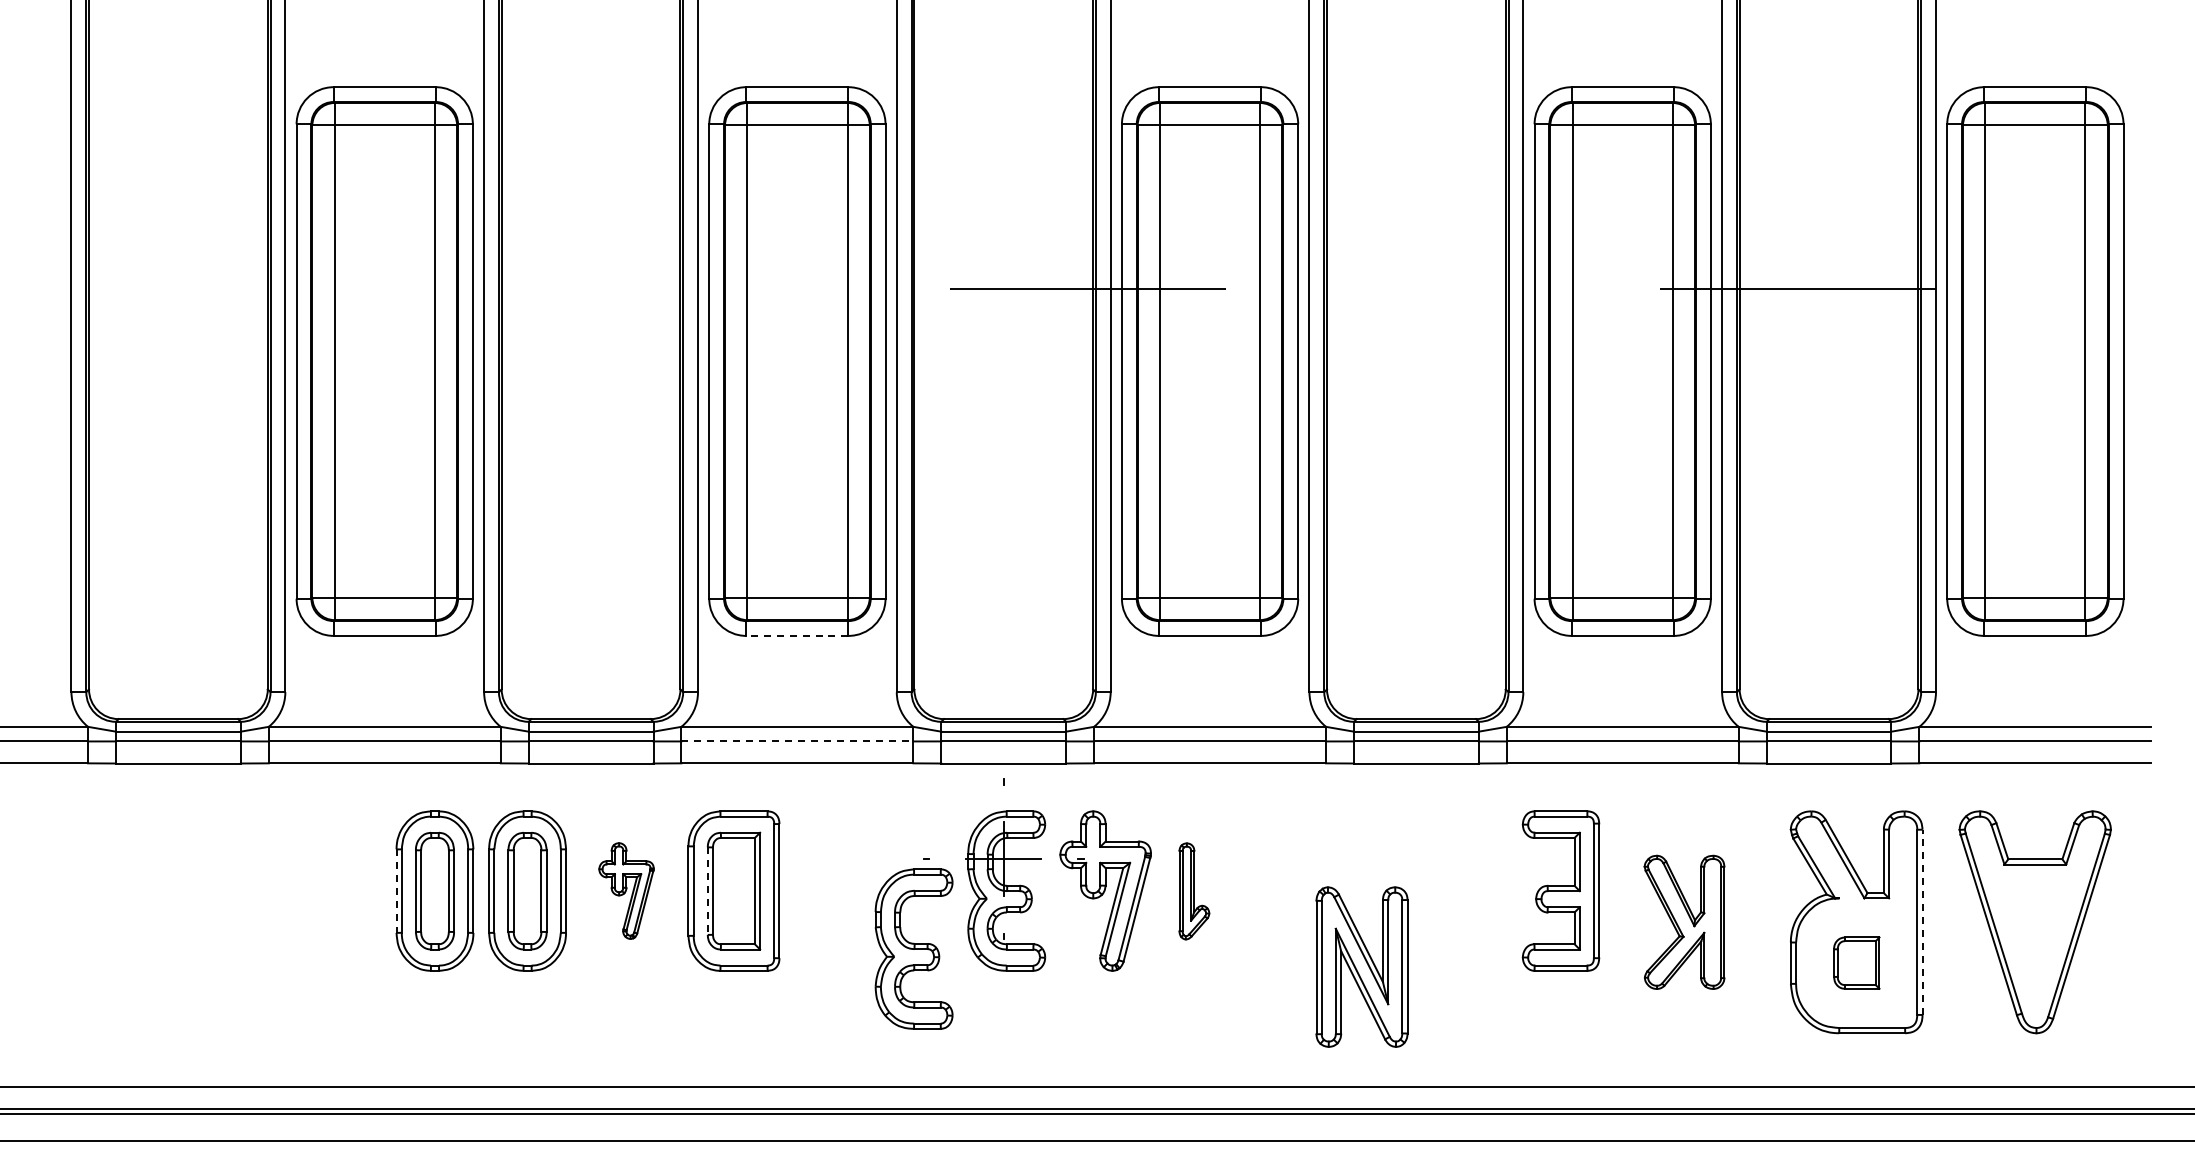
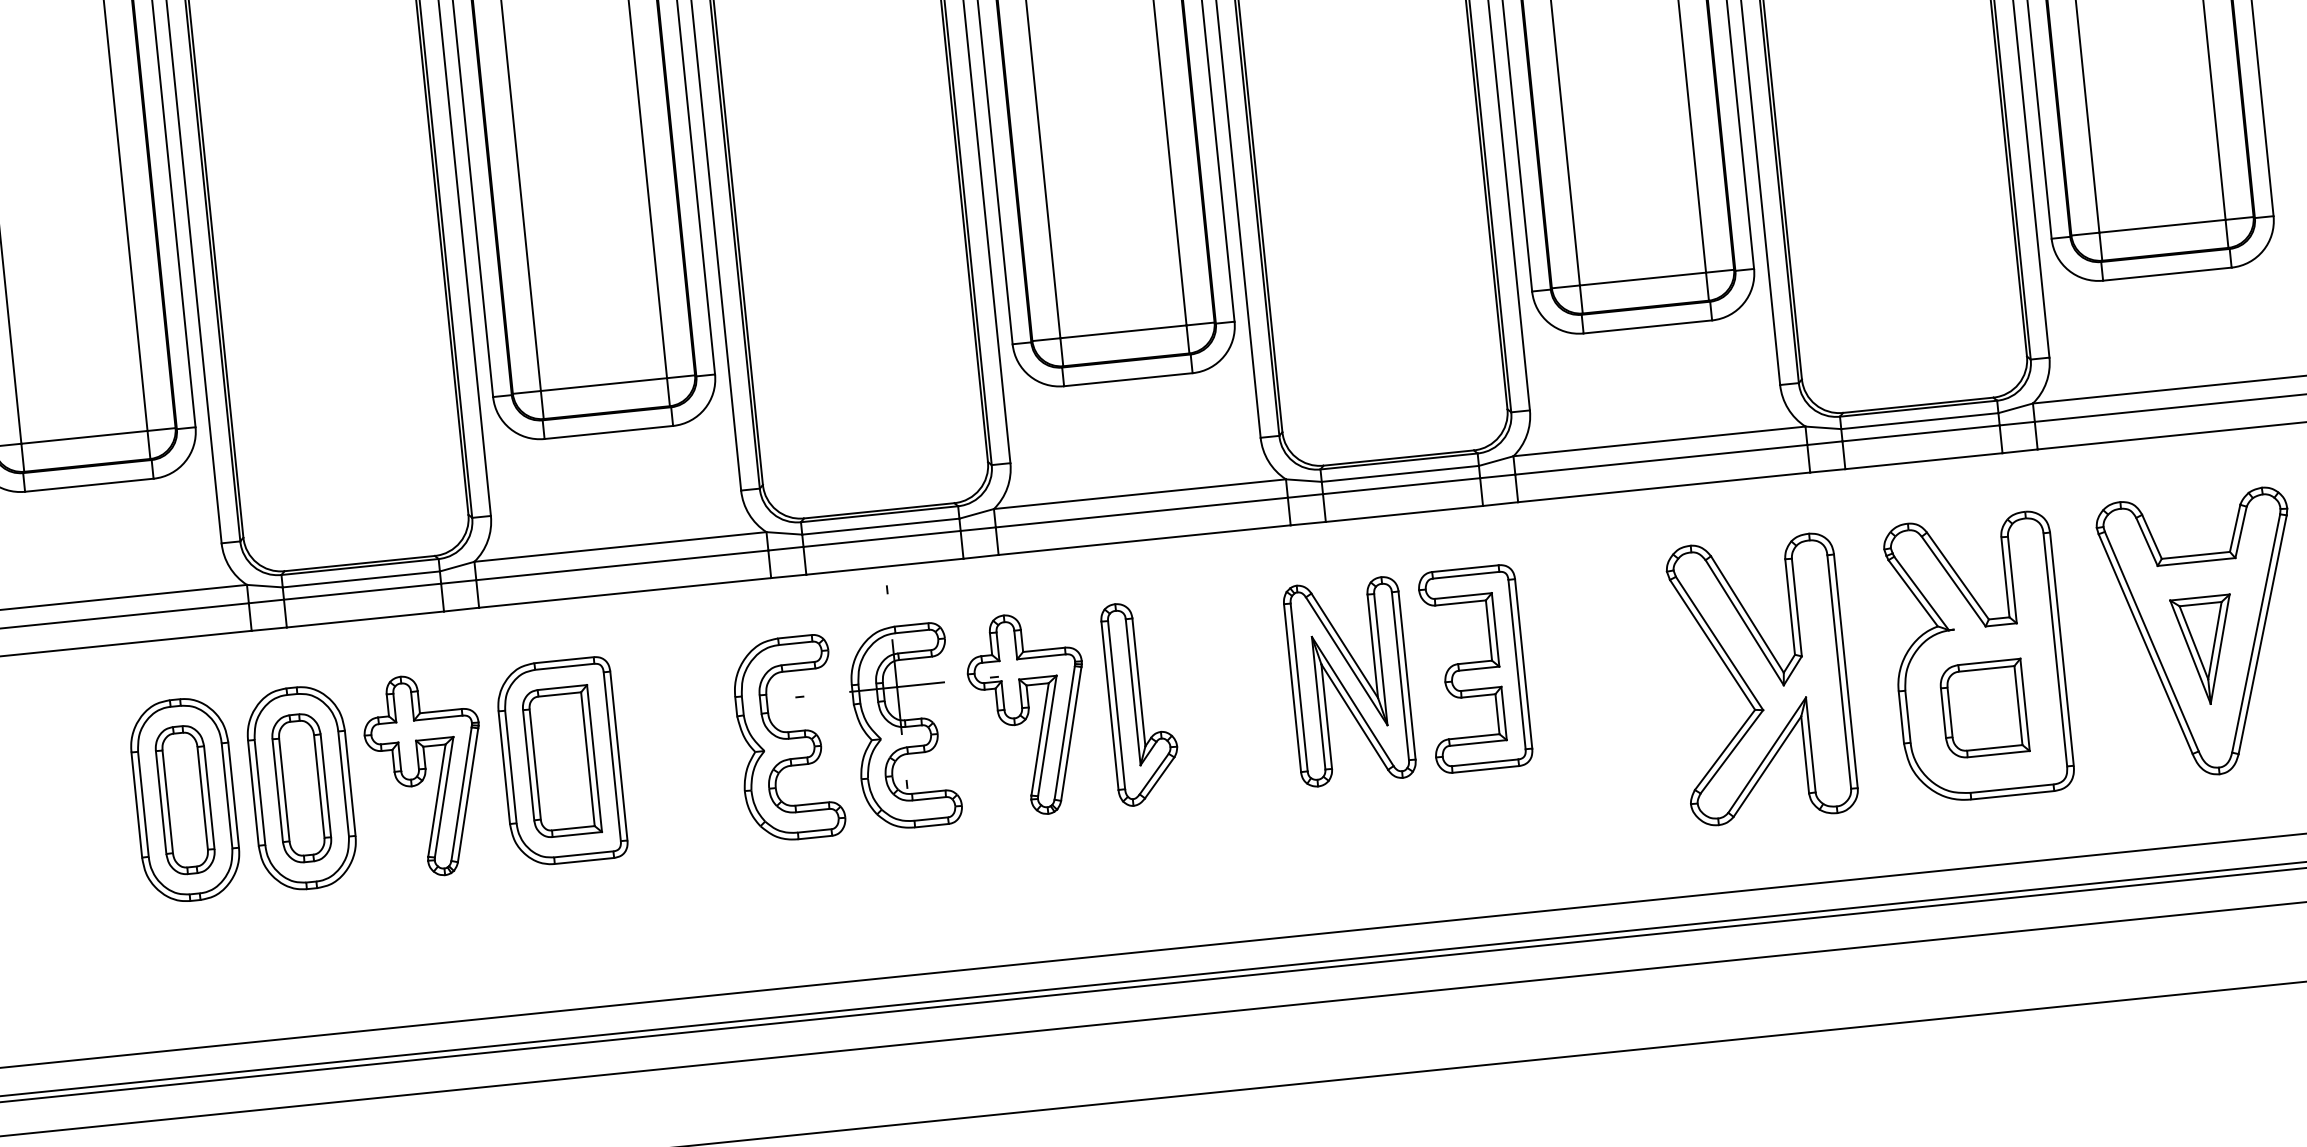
line: (796, 635) -> (607, 432), dashed -> solid
line: (797, 741) -> (622, 565), dashed -> solid
part: (626, 890) -> (426, 774), size x1.67
part: (1560, 890) -> (1474, 668), moved
line: (396, 891) -> (136, 805), dashed -> solid
line: (707, 891) -> (528, 765), dashed -> solid
part: (1194, 891) -> (1141, 703), size x1.67
part: (1684, 922) -> (1762, 679), size x1.67
line: (1922, 922) -> (2061, 649), dashed -> solid
part: (2034, 934) -> (2204, 650), added
part: (913, 948) -> (787, 738), moved
part: (1856, 962) -> (1983, 708), size x1.43
part: (1361, 966) -> (1349, 681), moved

